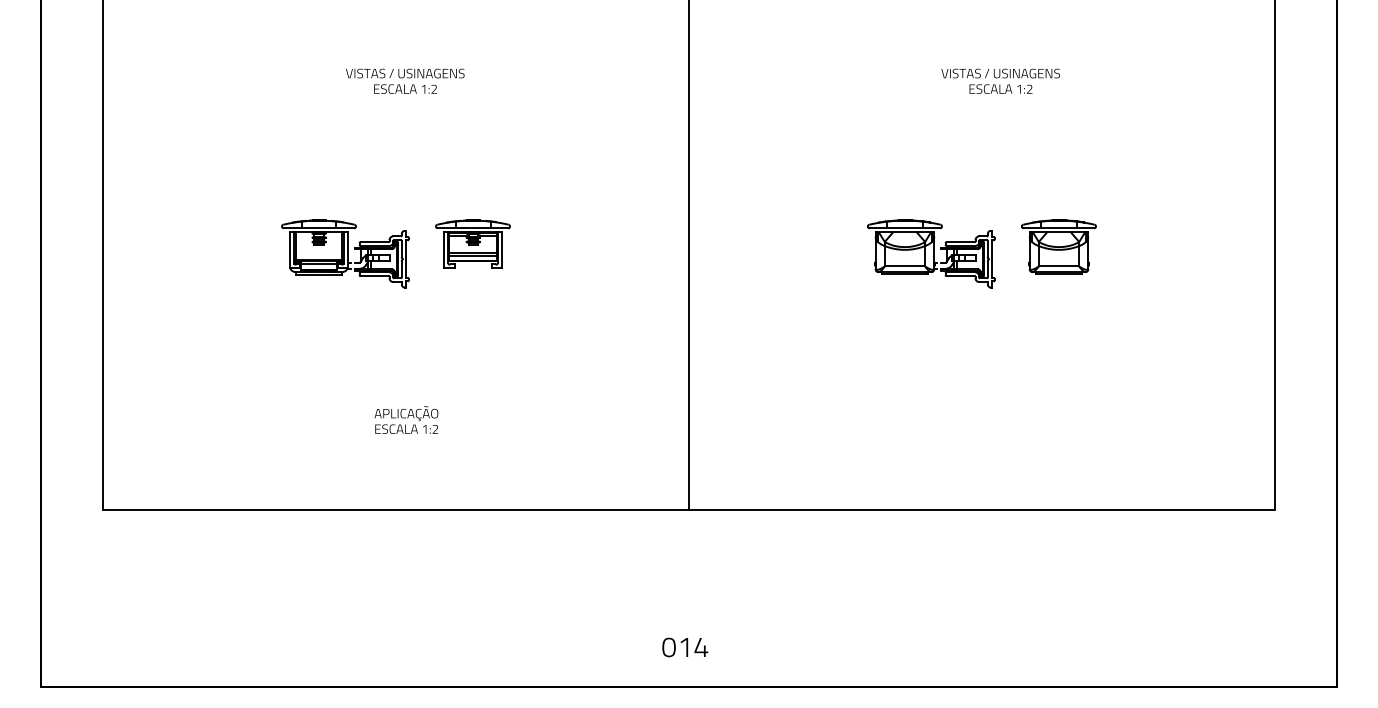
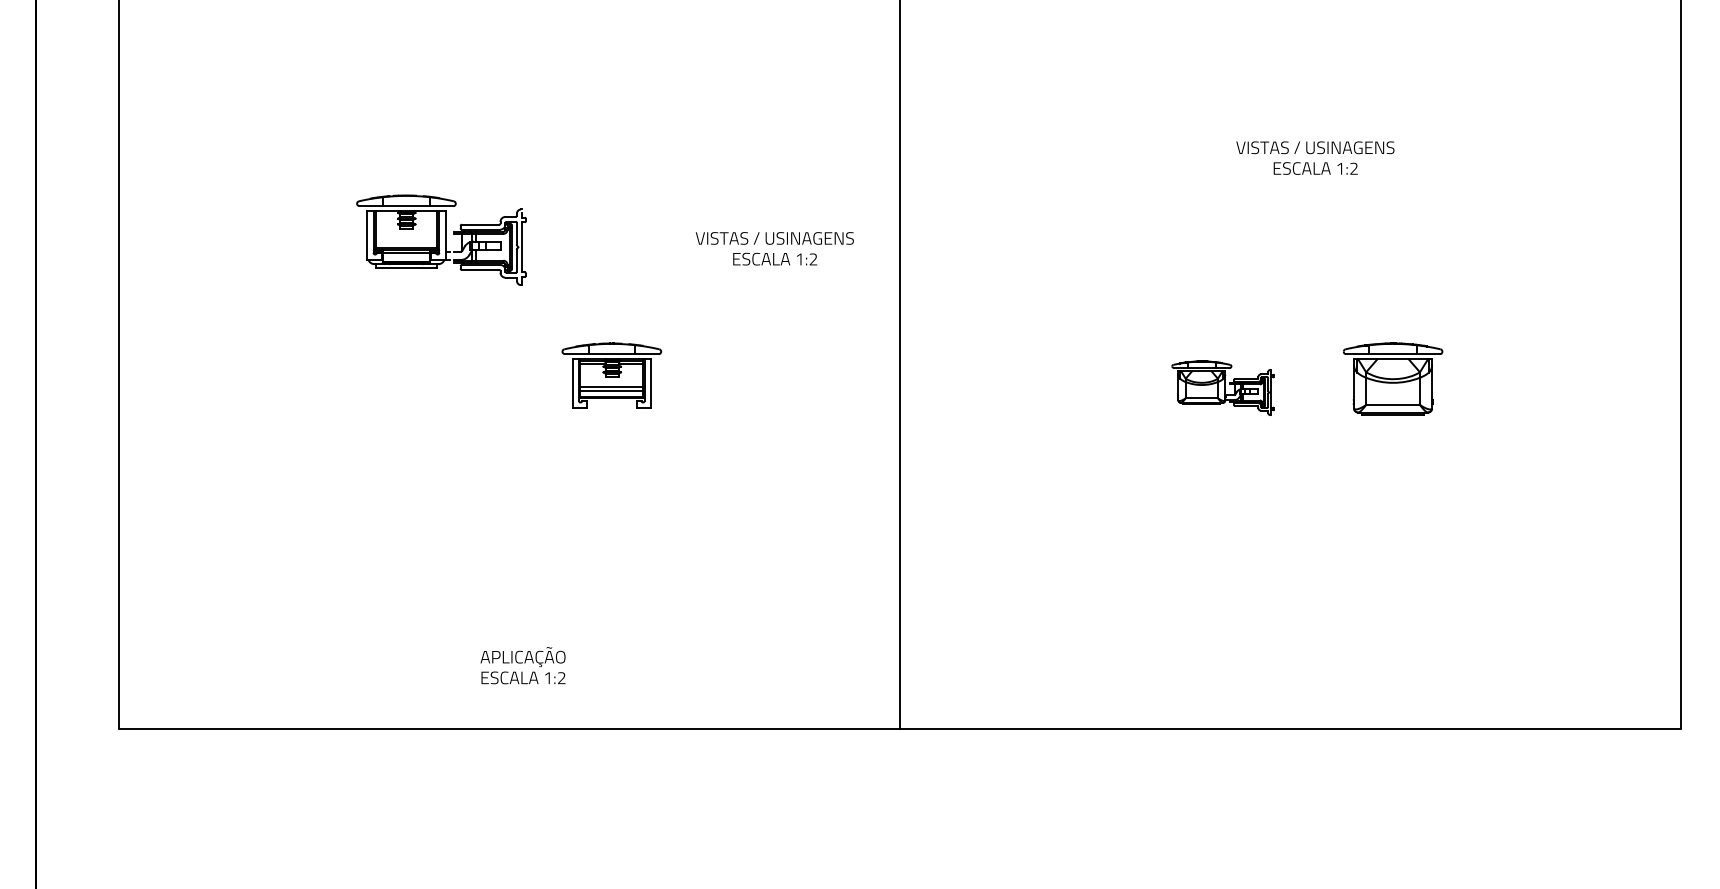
text: (405, 80) -> (775, 247), moved
part: (345, 253) -> (441, 239), moved
part: (931, 253) -> (1223, 387), size x0.6
text: (406, 419) -> (523, 664), moved

